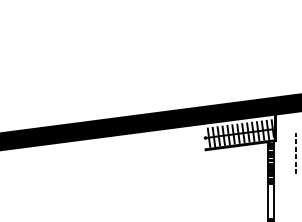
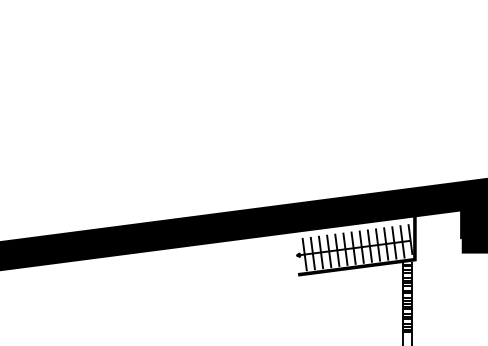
line: (295, 153) -> (448, 280), removed

